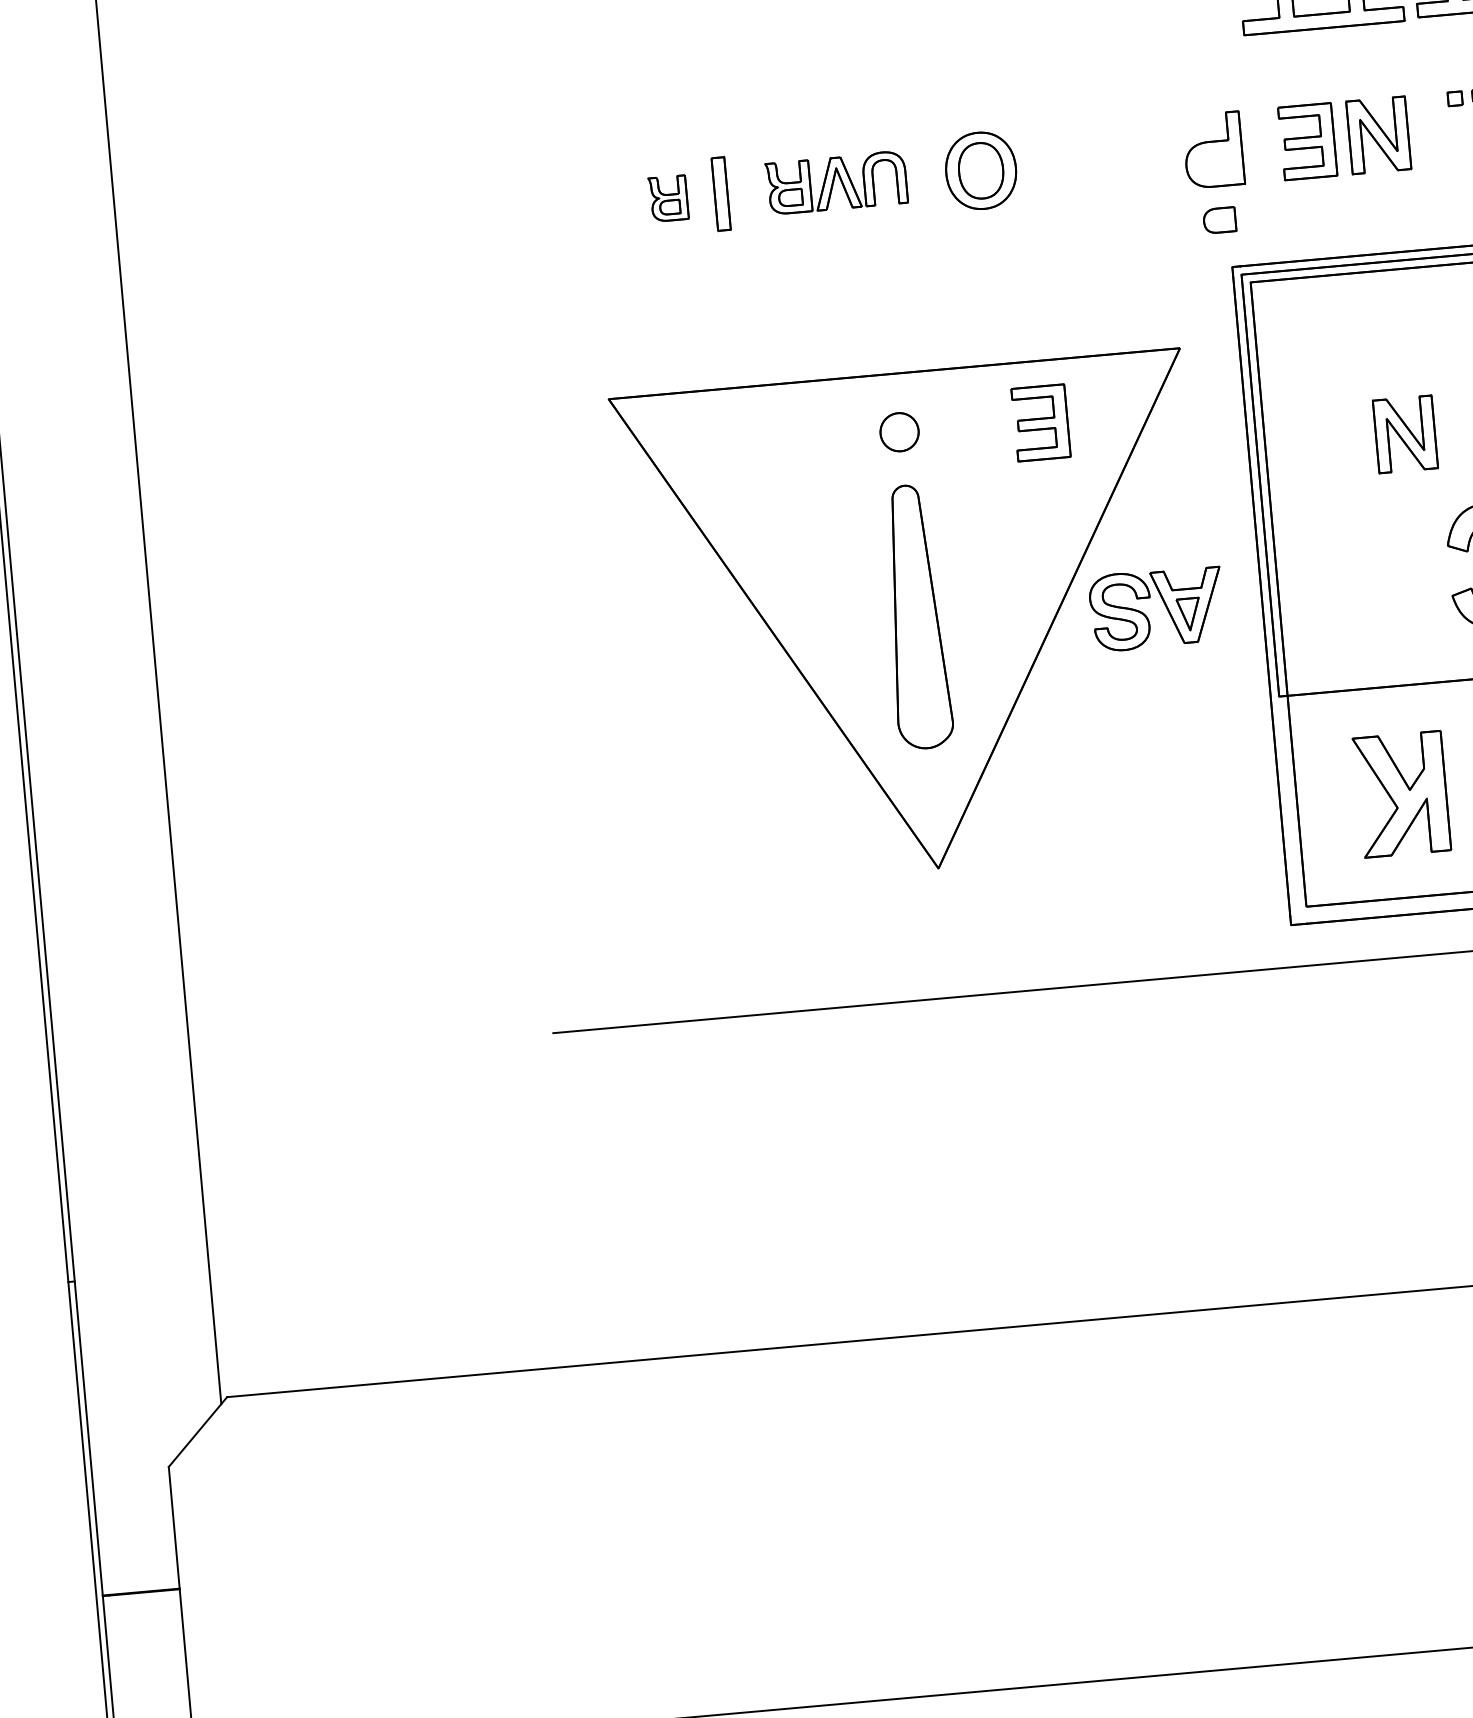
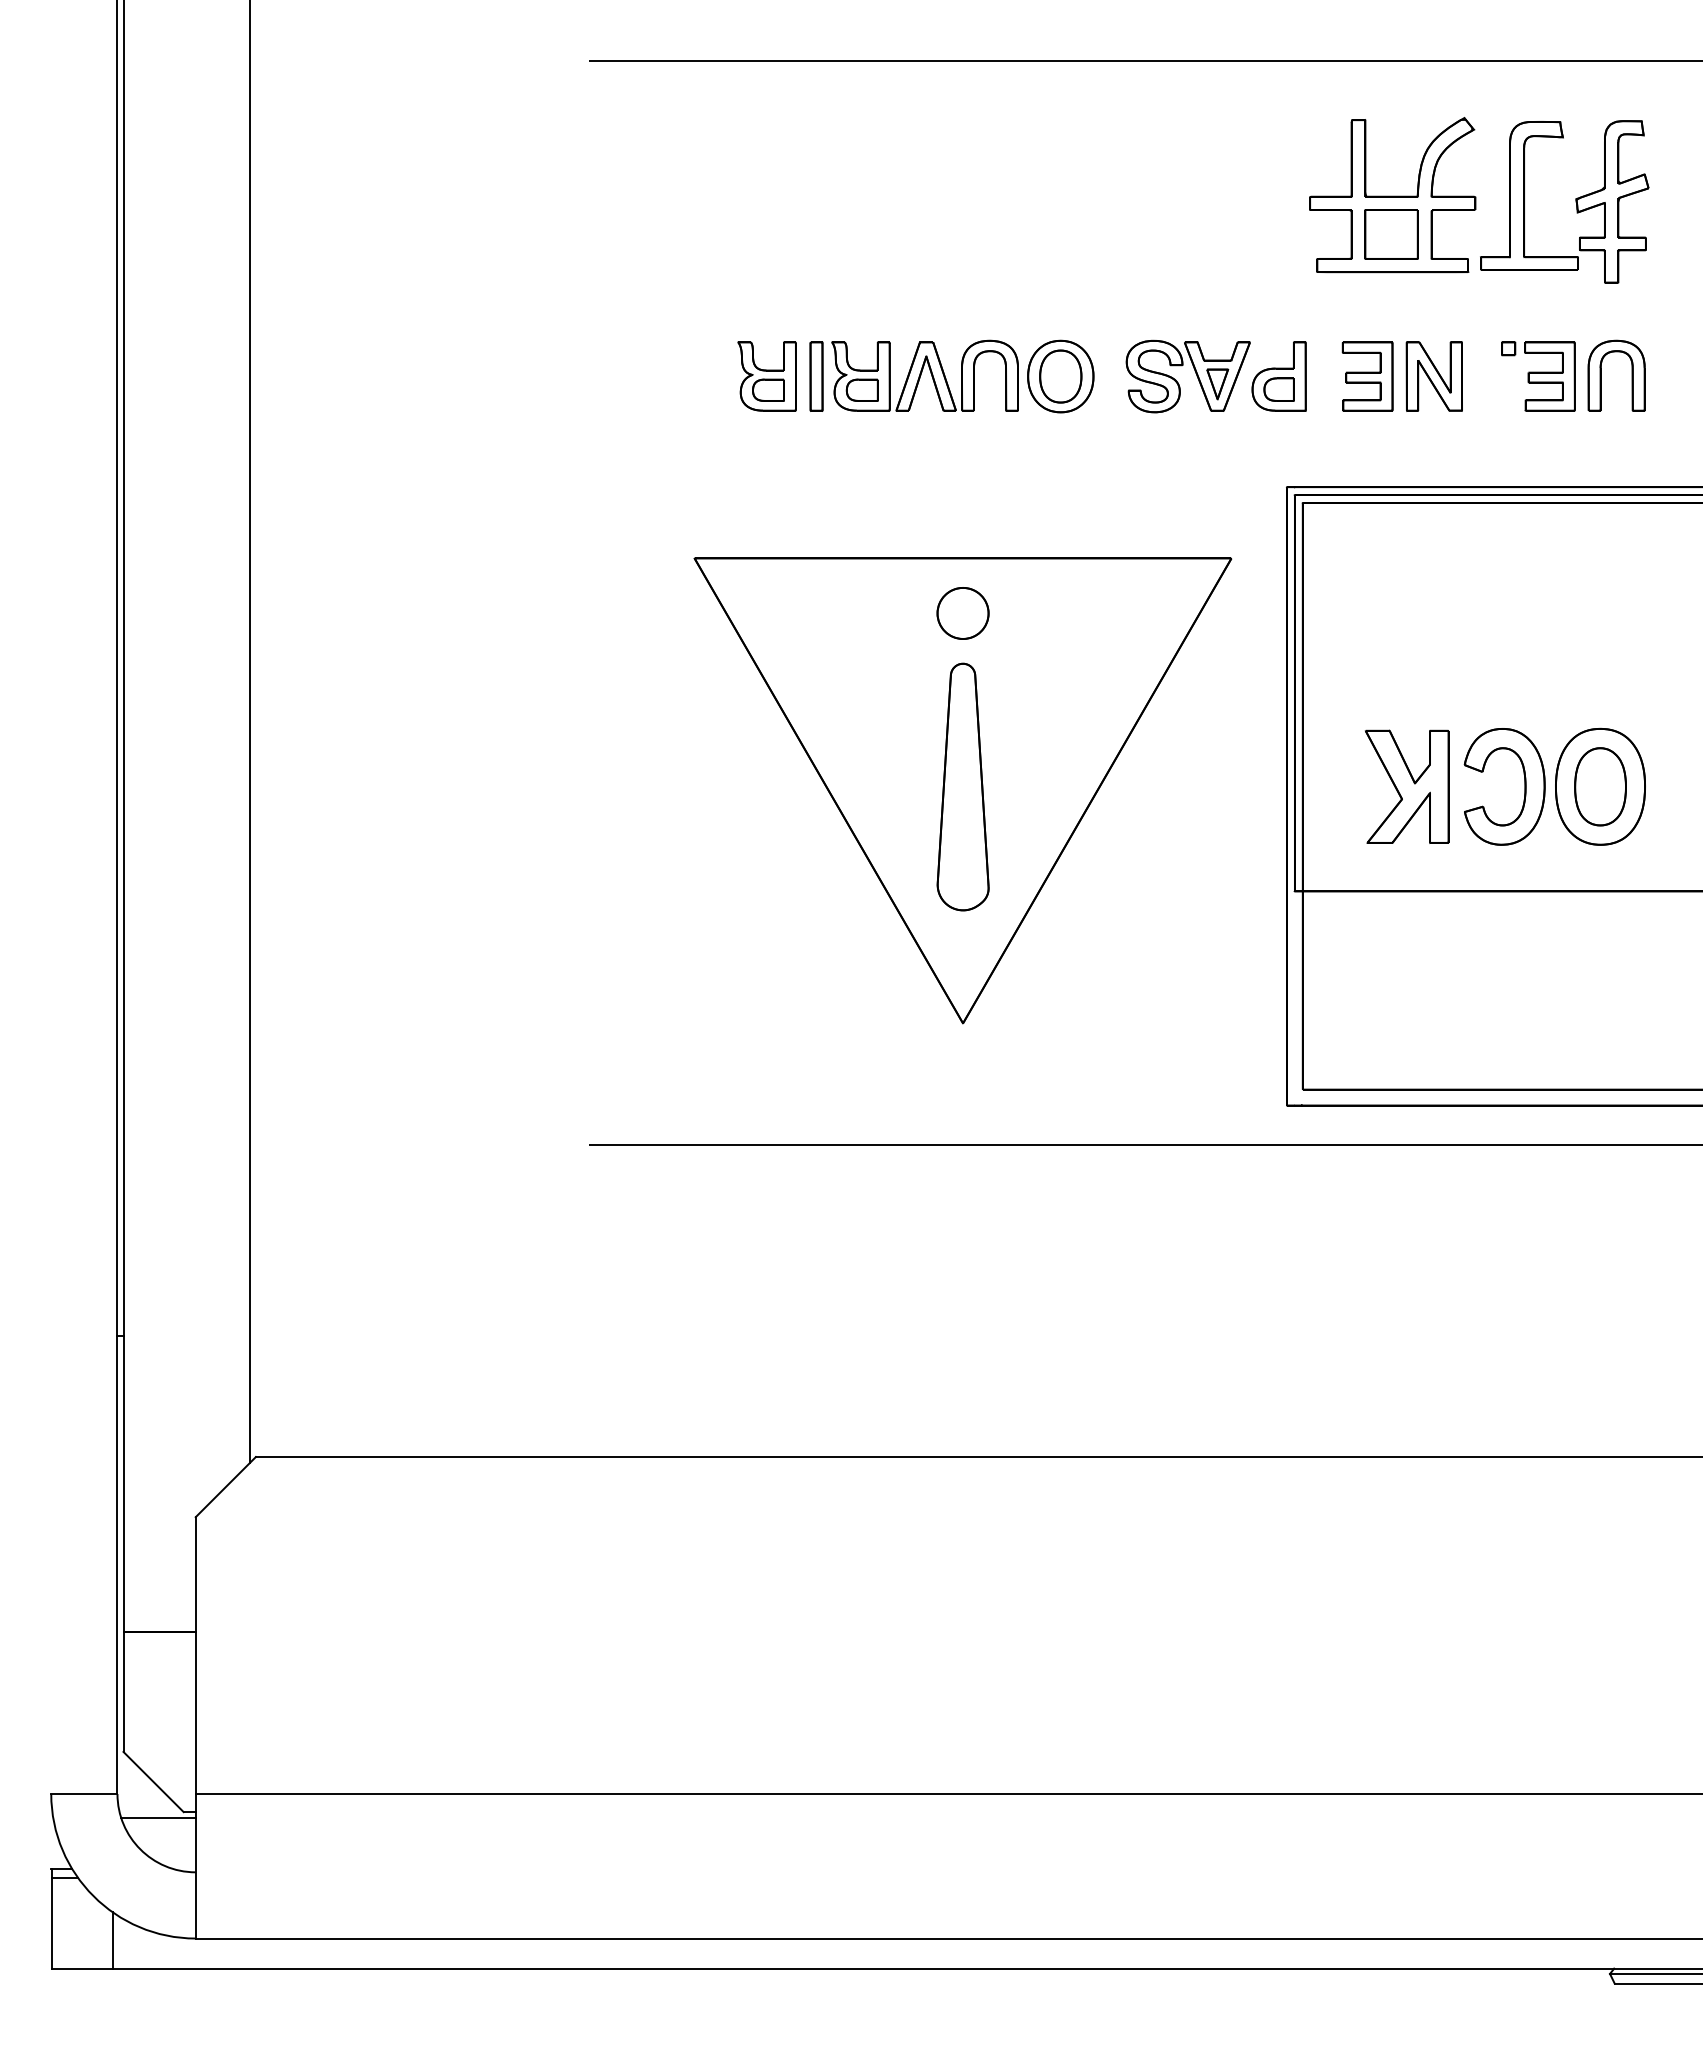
part: (835, 182) -> (924, 375), size x1.43
part: (667, 198) -> (766, 376), size x1.67
part: (1219, 220) -> (1278, 389), moved
part: (1040, 422) -> (1095, 616), removed
part: (899, 432) -> (962, 613), size x1.43
part: (1404, 434) -> (1433, 657), removed
part: (1164, 604) -> (1195, 373), moved
part: (1401, 794) -> (1406, 786), moved

